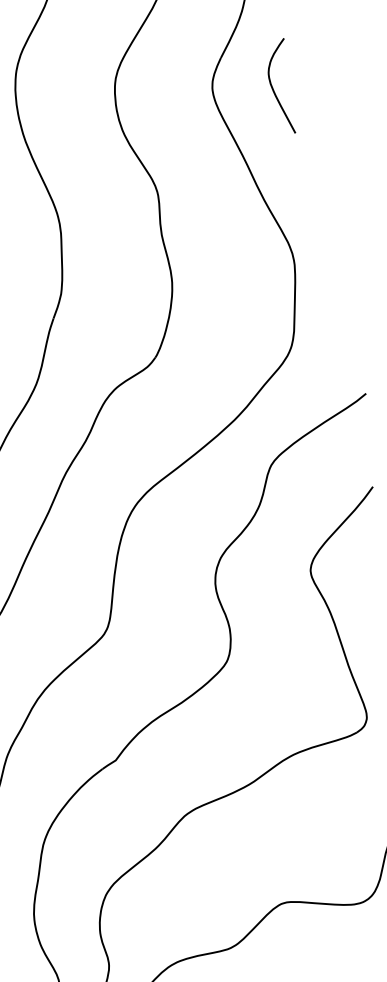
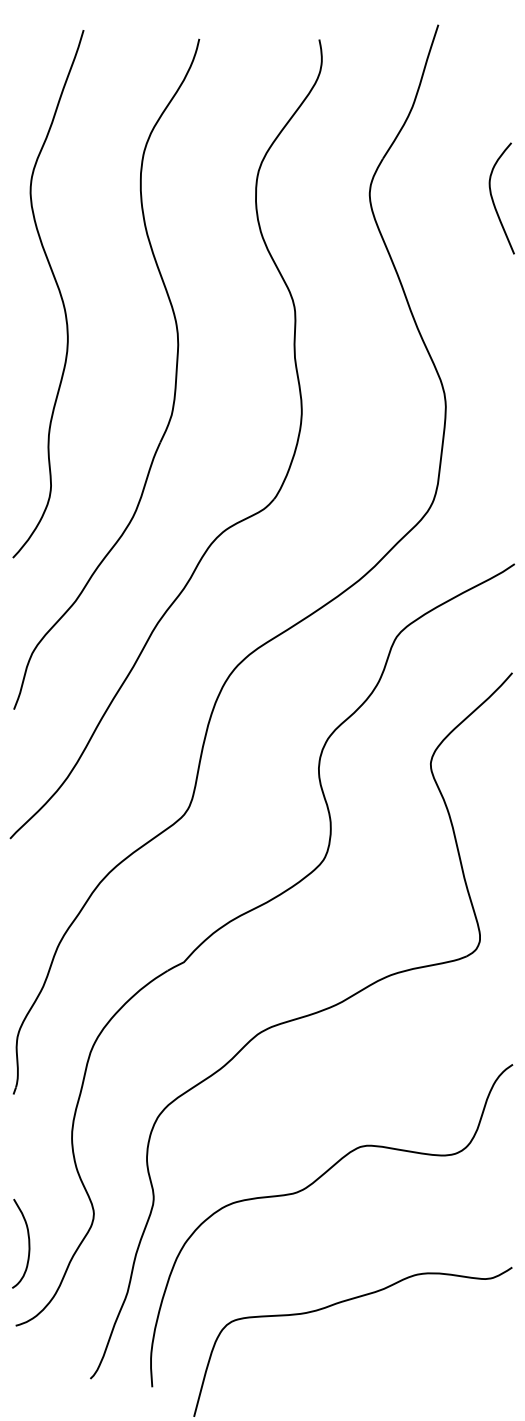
curve: (273, 87) -> (493, 198), moved

